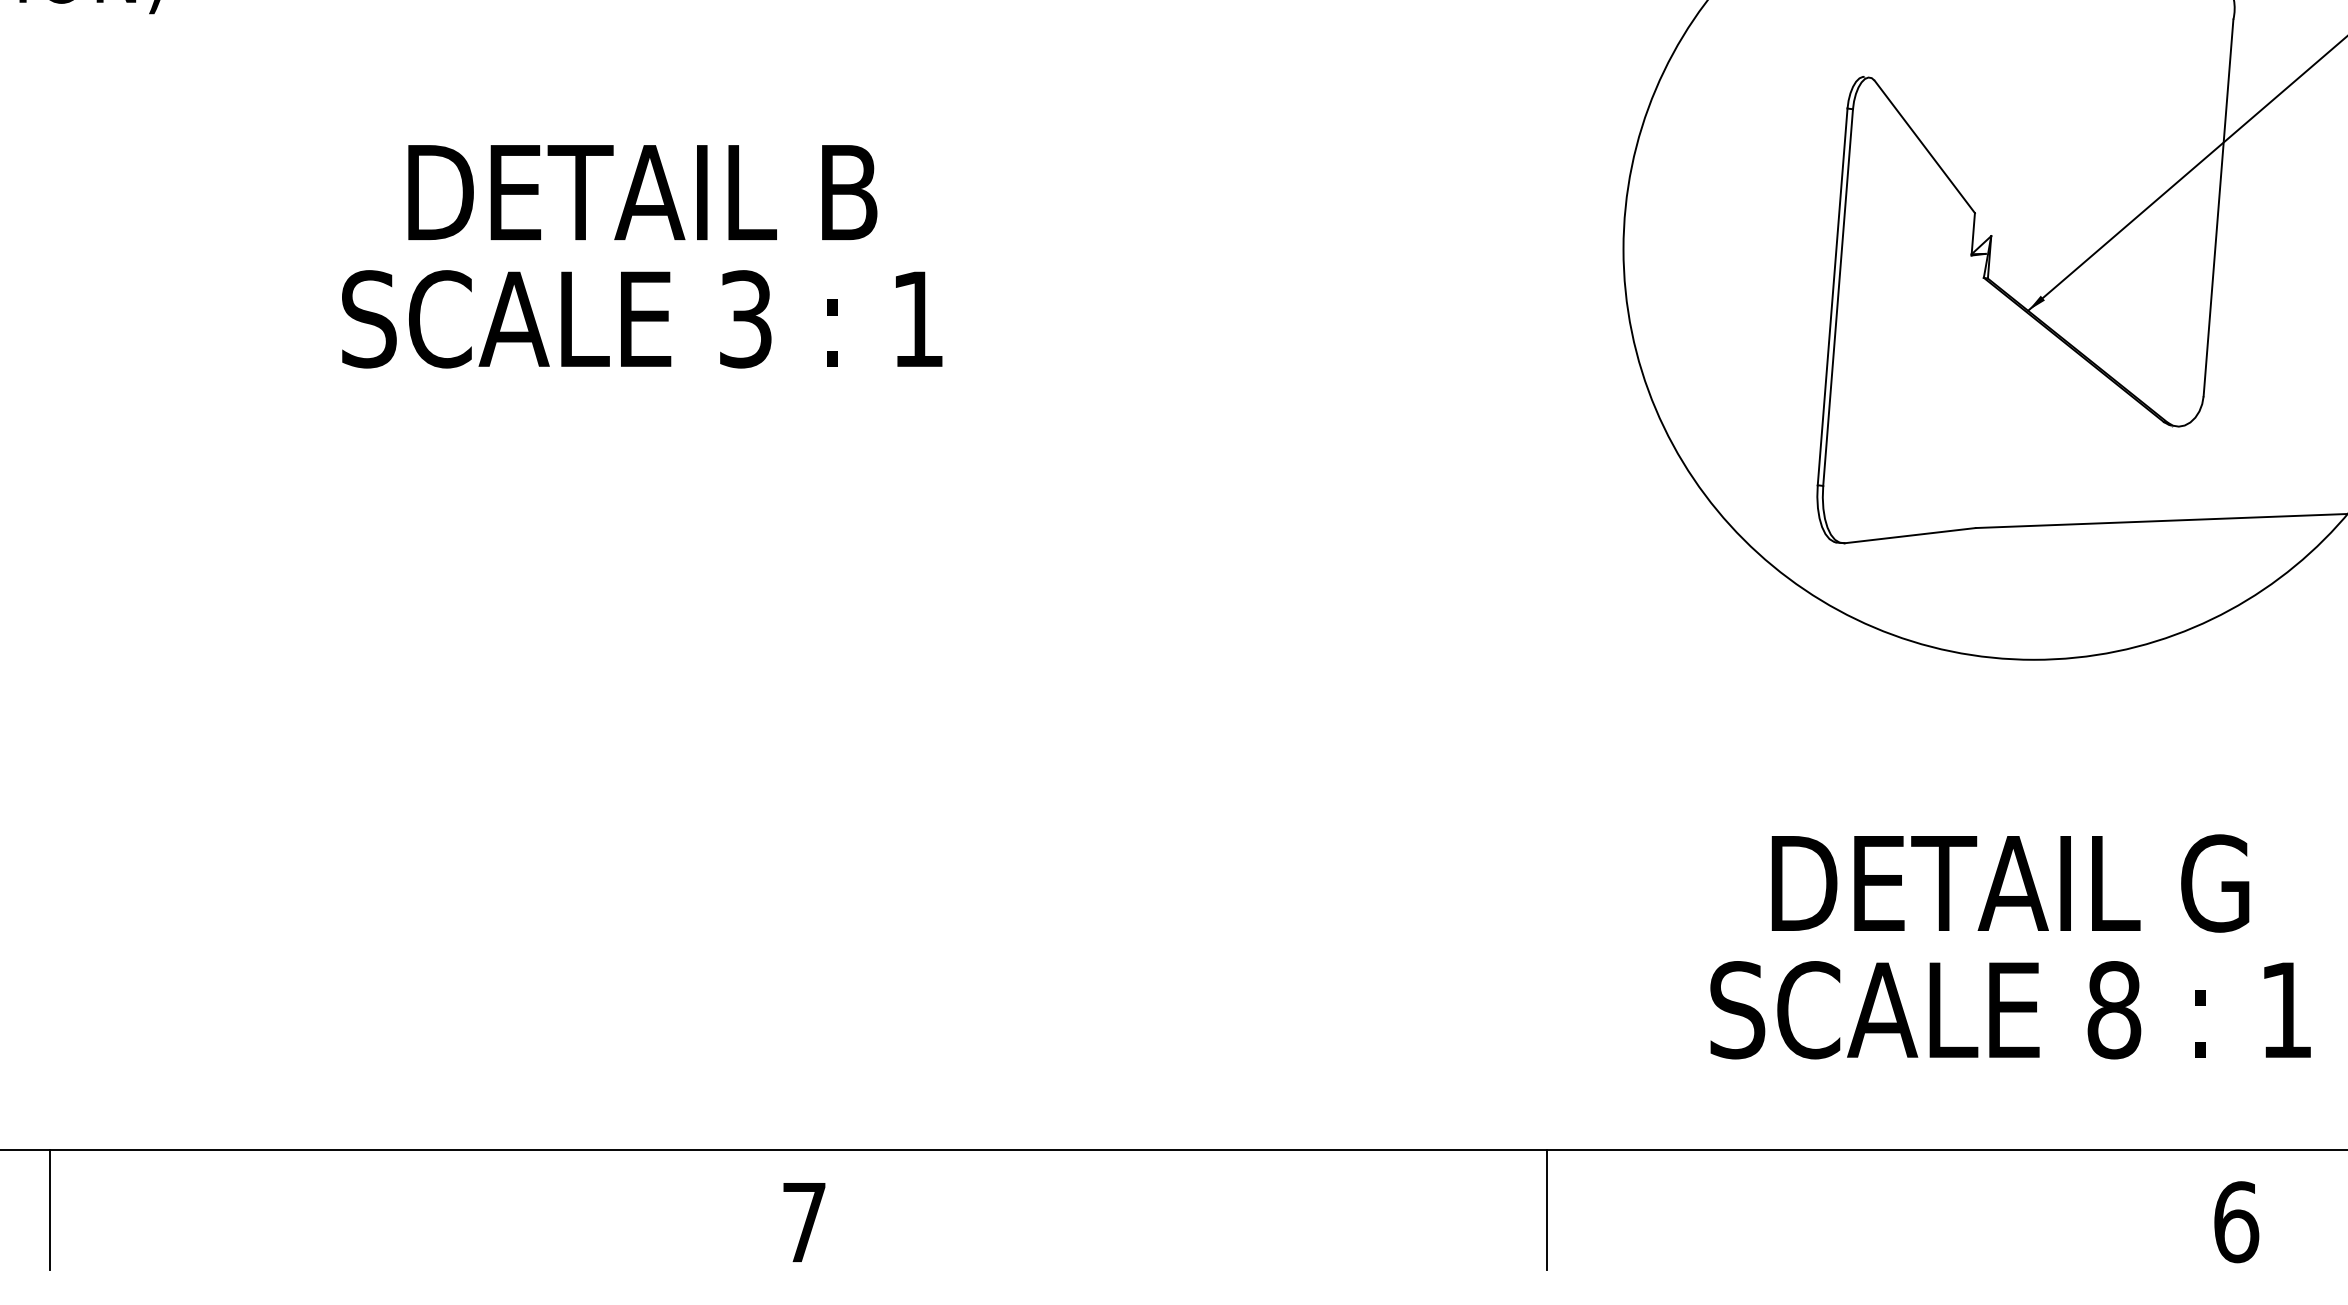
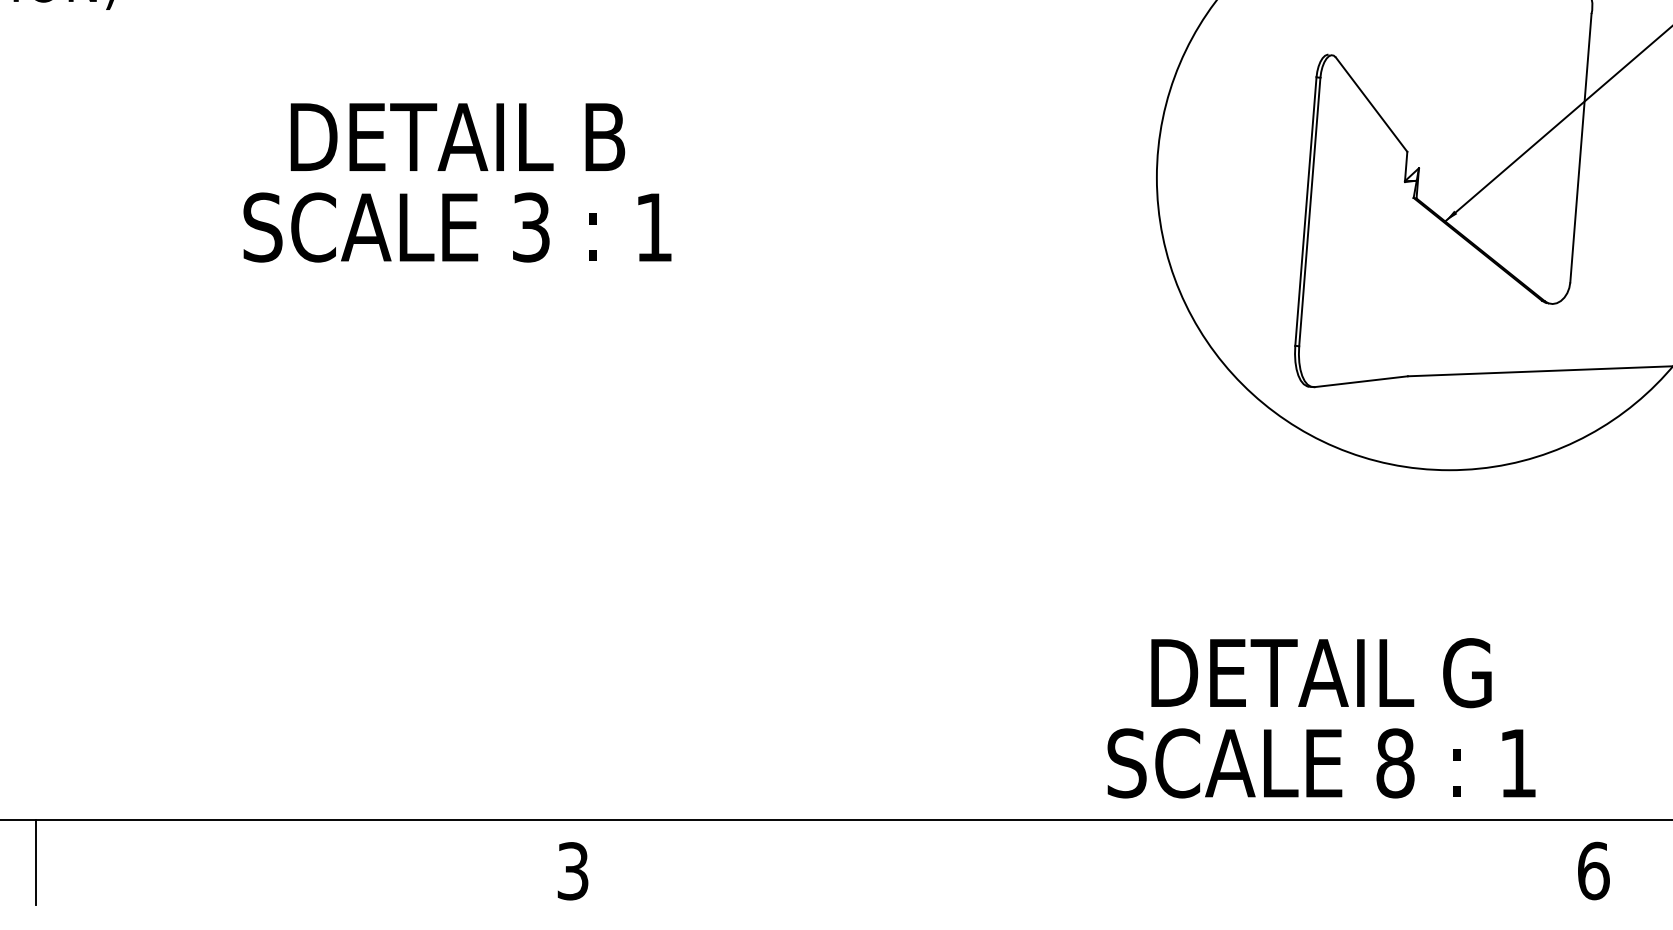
text: (2010, 946) -> (1321, 718), moved
line: (1546, 1210) -> (1101, 862), removed
text: (804, 1222) -> (573, 871), 7 -> 3

